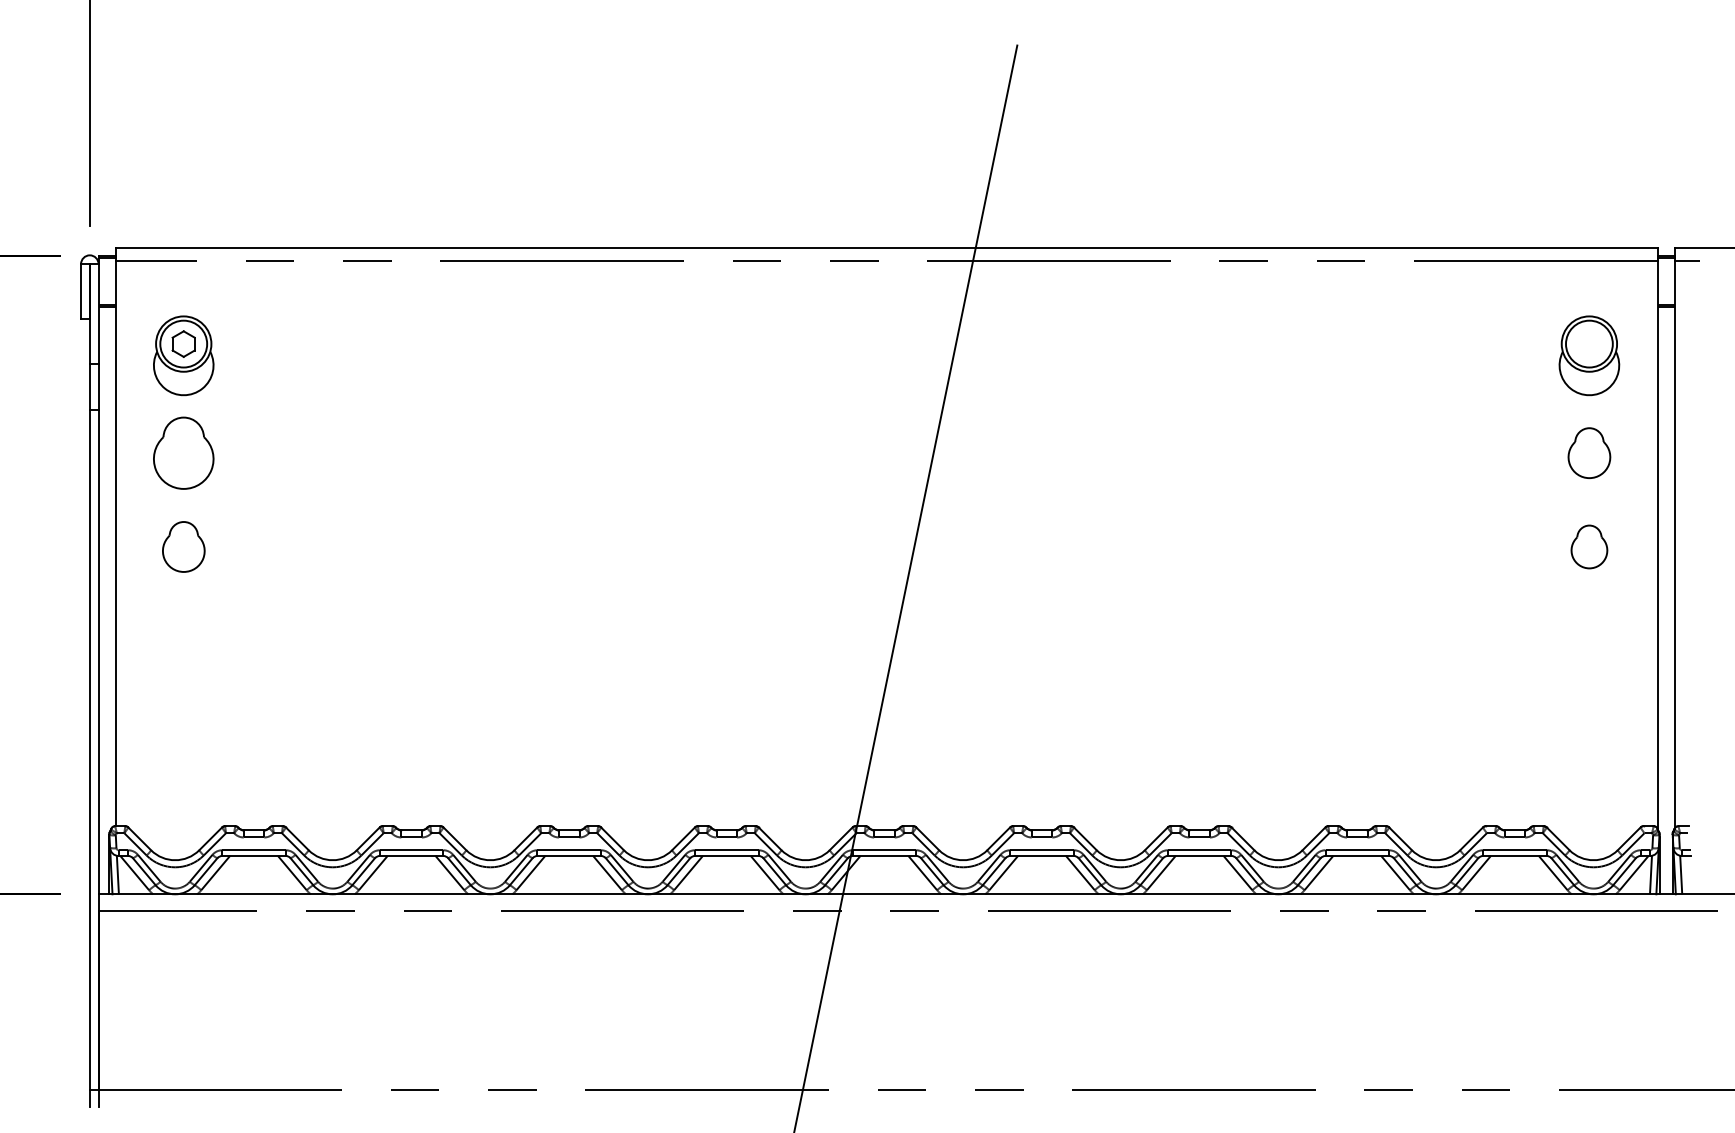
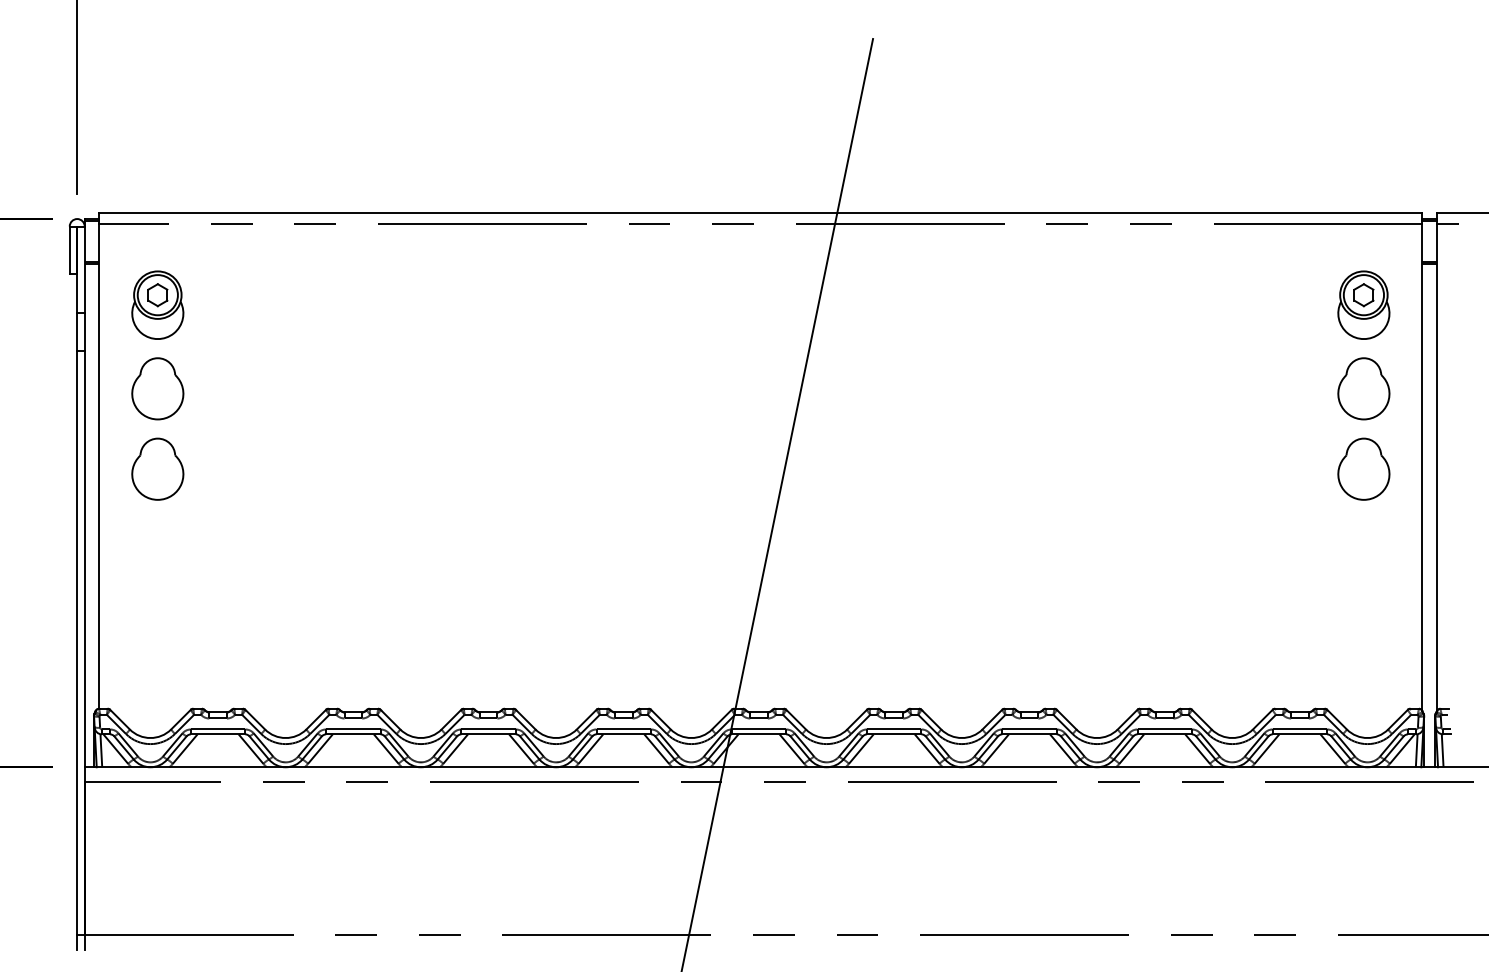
part: (1589, 343) -> (1363, 294), added
part: (1589, 452) -> (1363, 388), size x1.43
part: (183, 546) -> (157, 468), size x1.43
part: (1589, 546) -> (1363, 468), size x1.67

